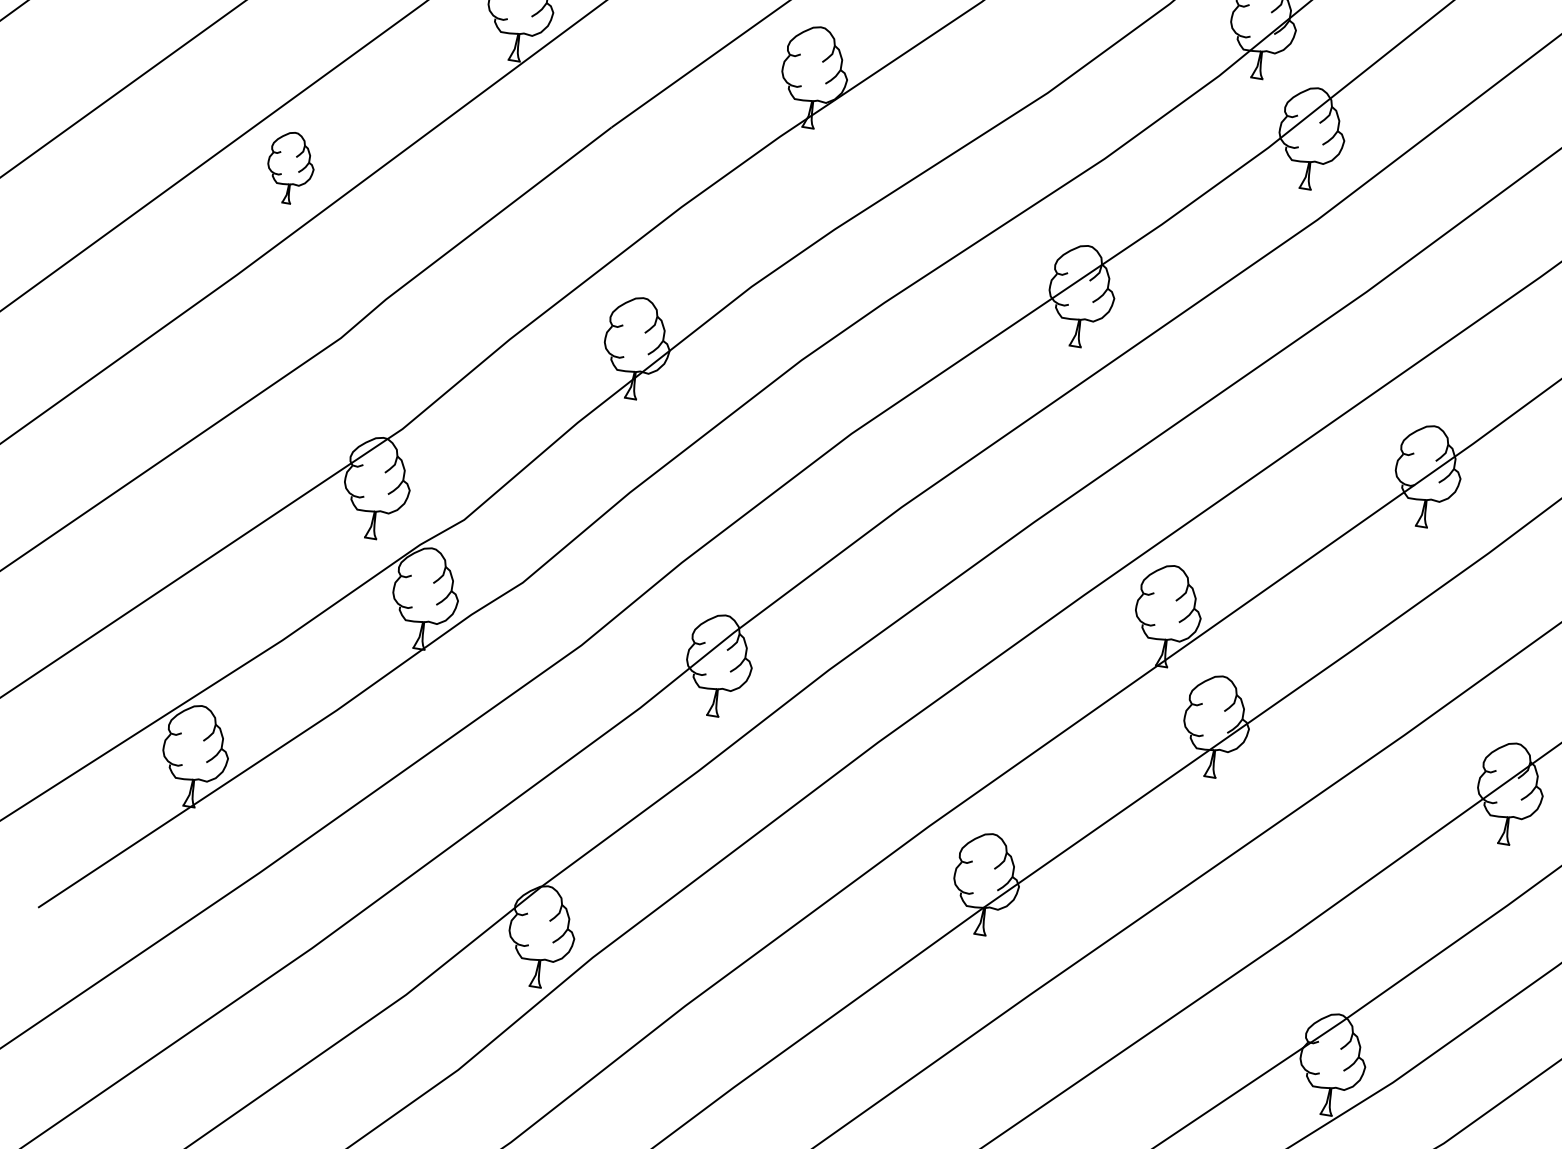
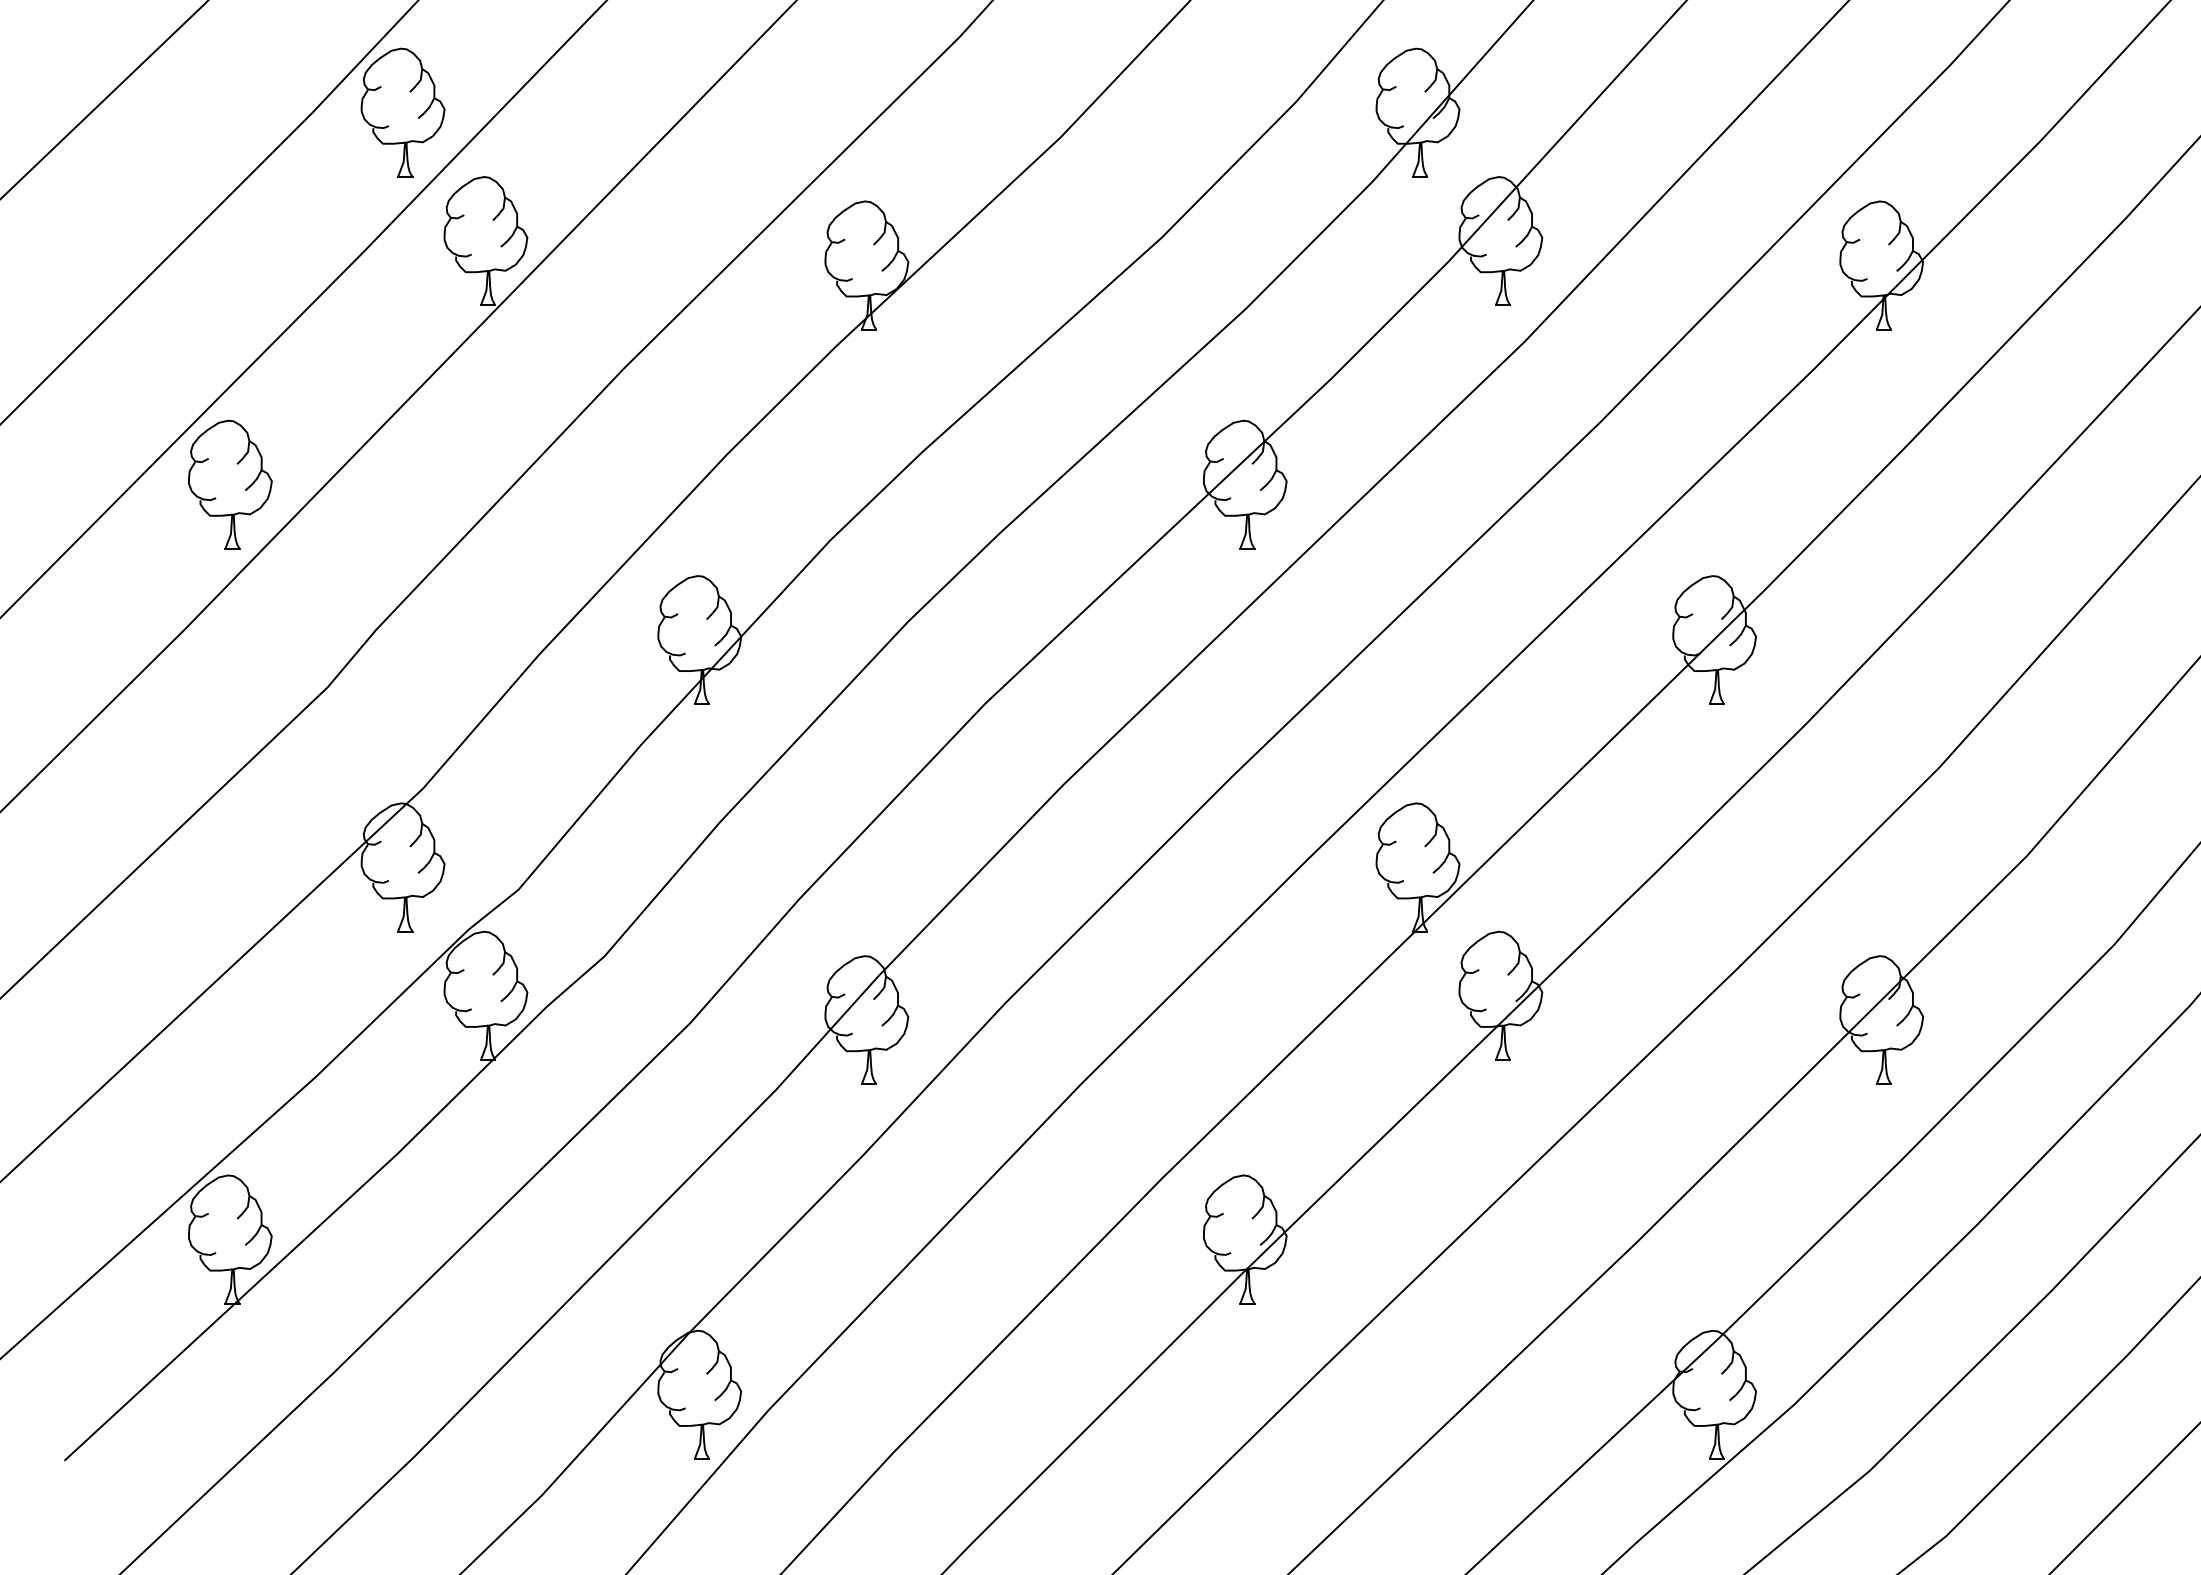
part: (290, 167) -> (230, 484), size x1.43

